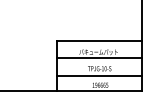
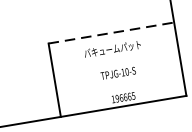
line: (100, 41) -> (112, 32), solid -> dashed
line: (99, 58) -> (115, 58), removed
line: (99, 75) -> (119, 83), removed

